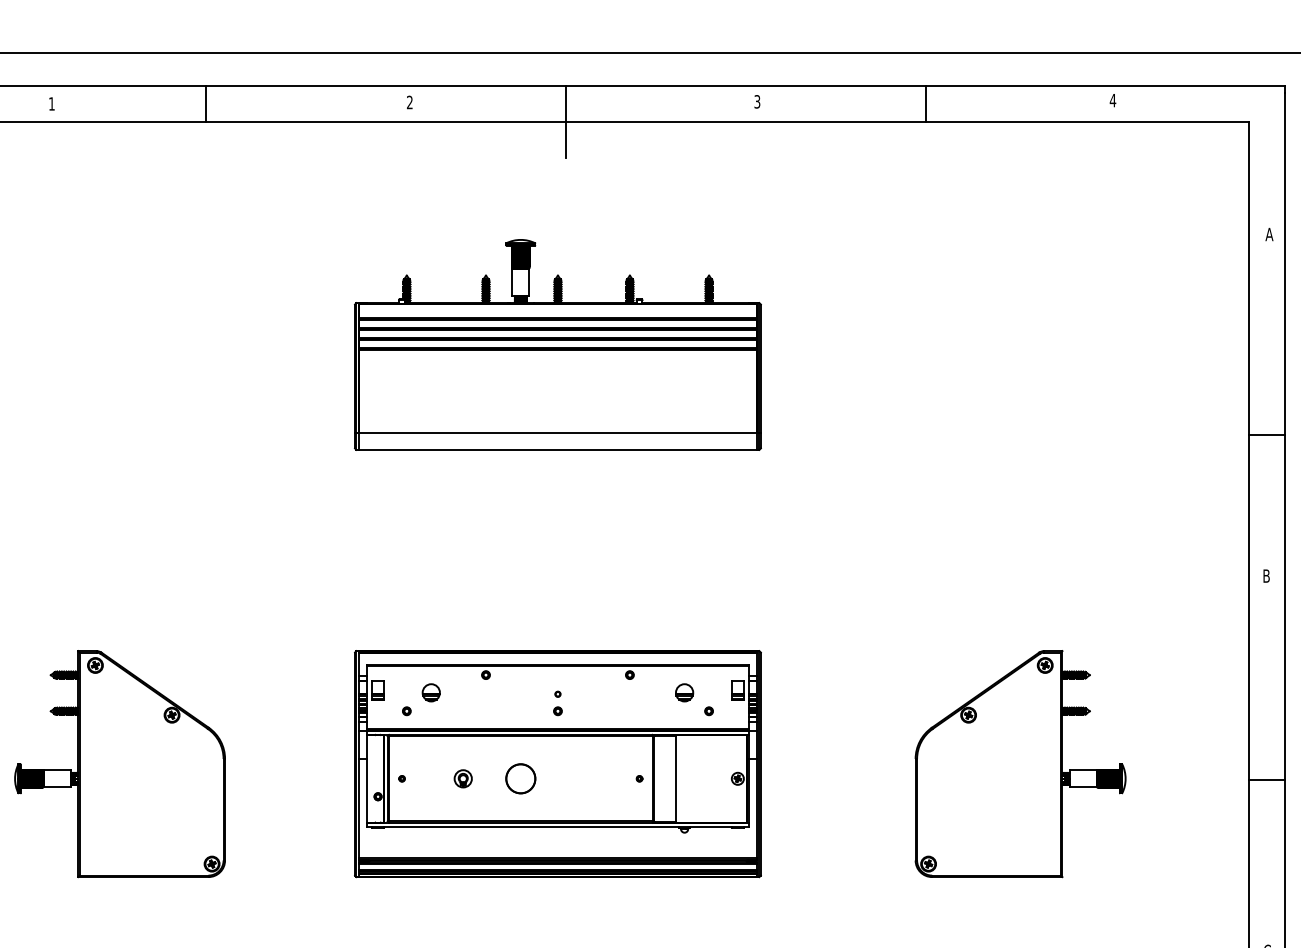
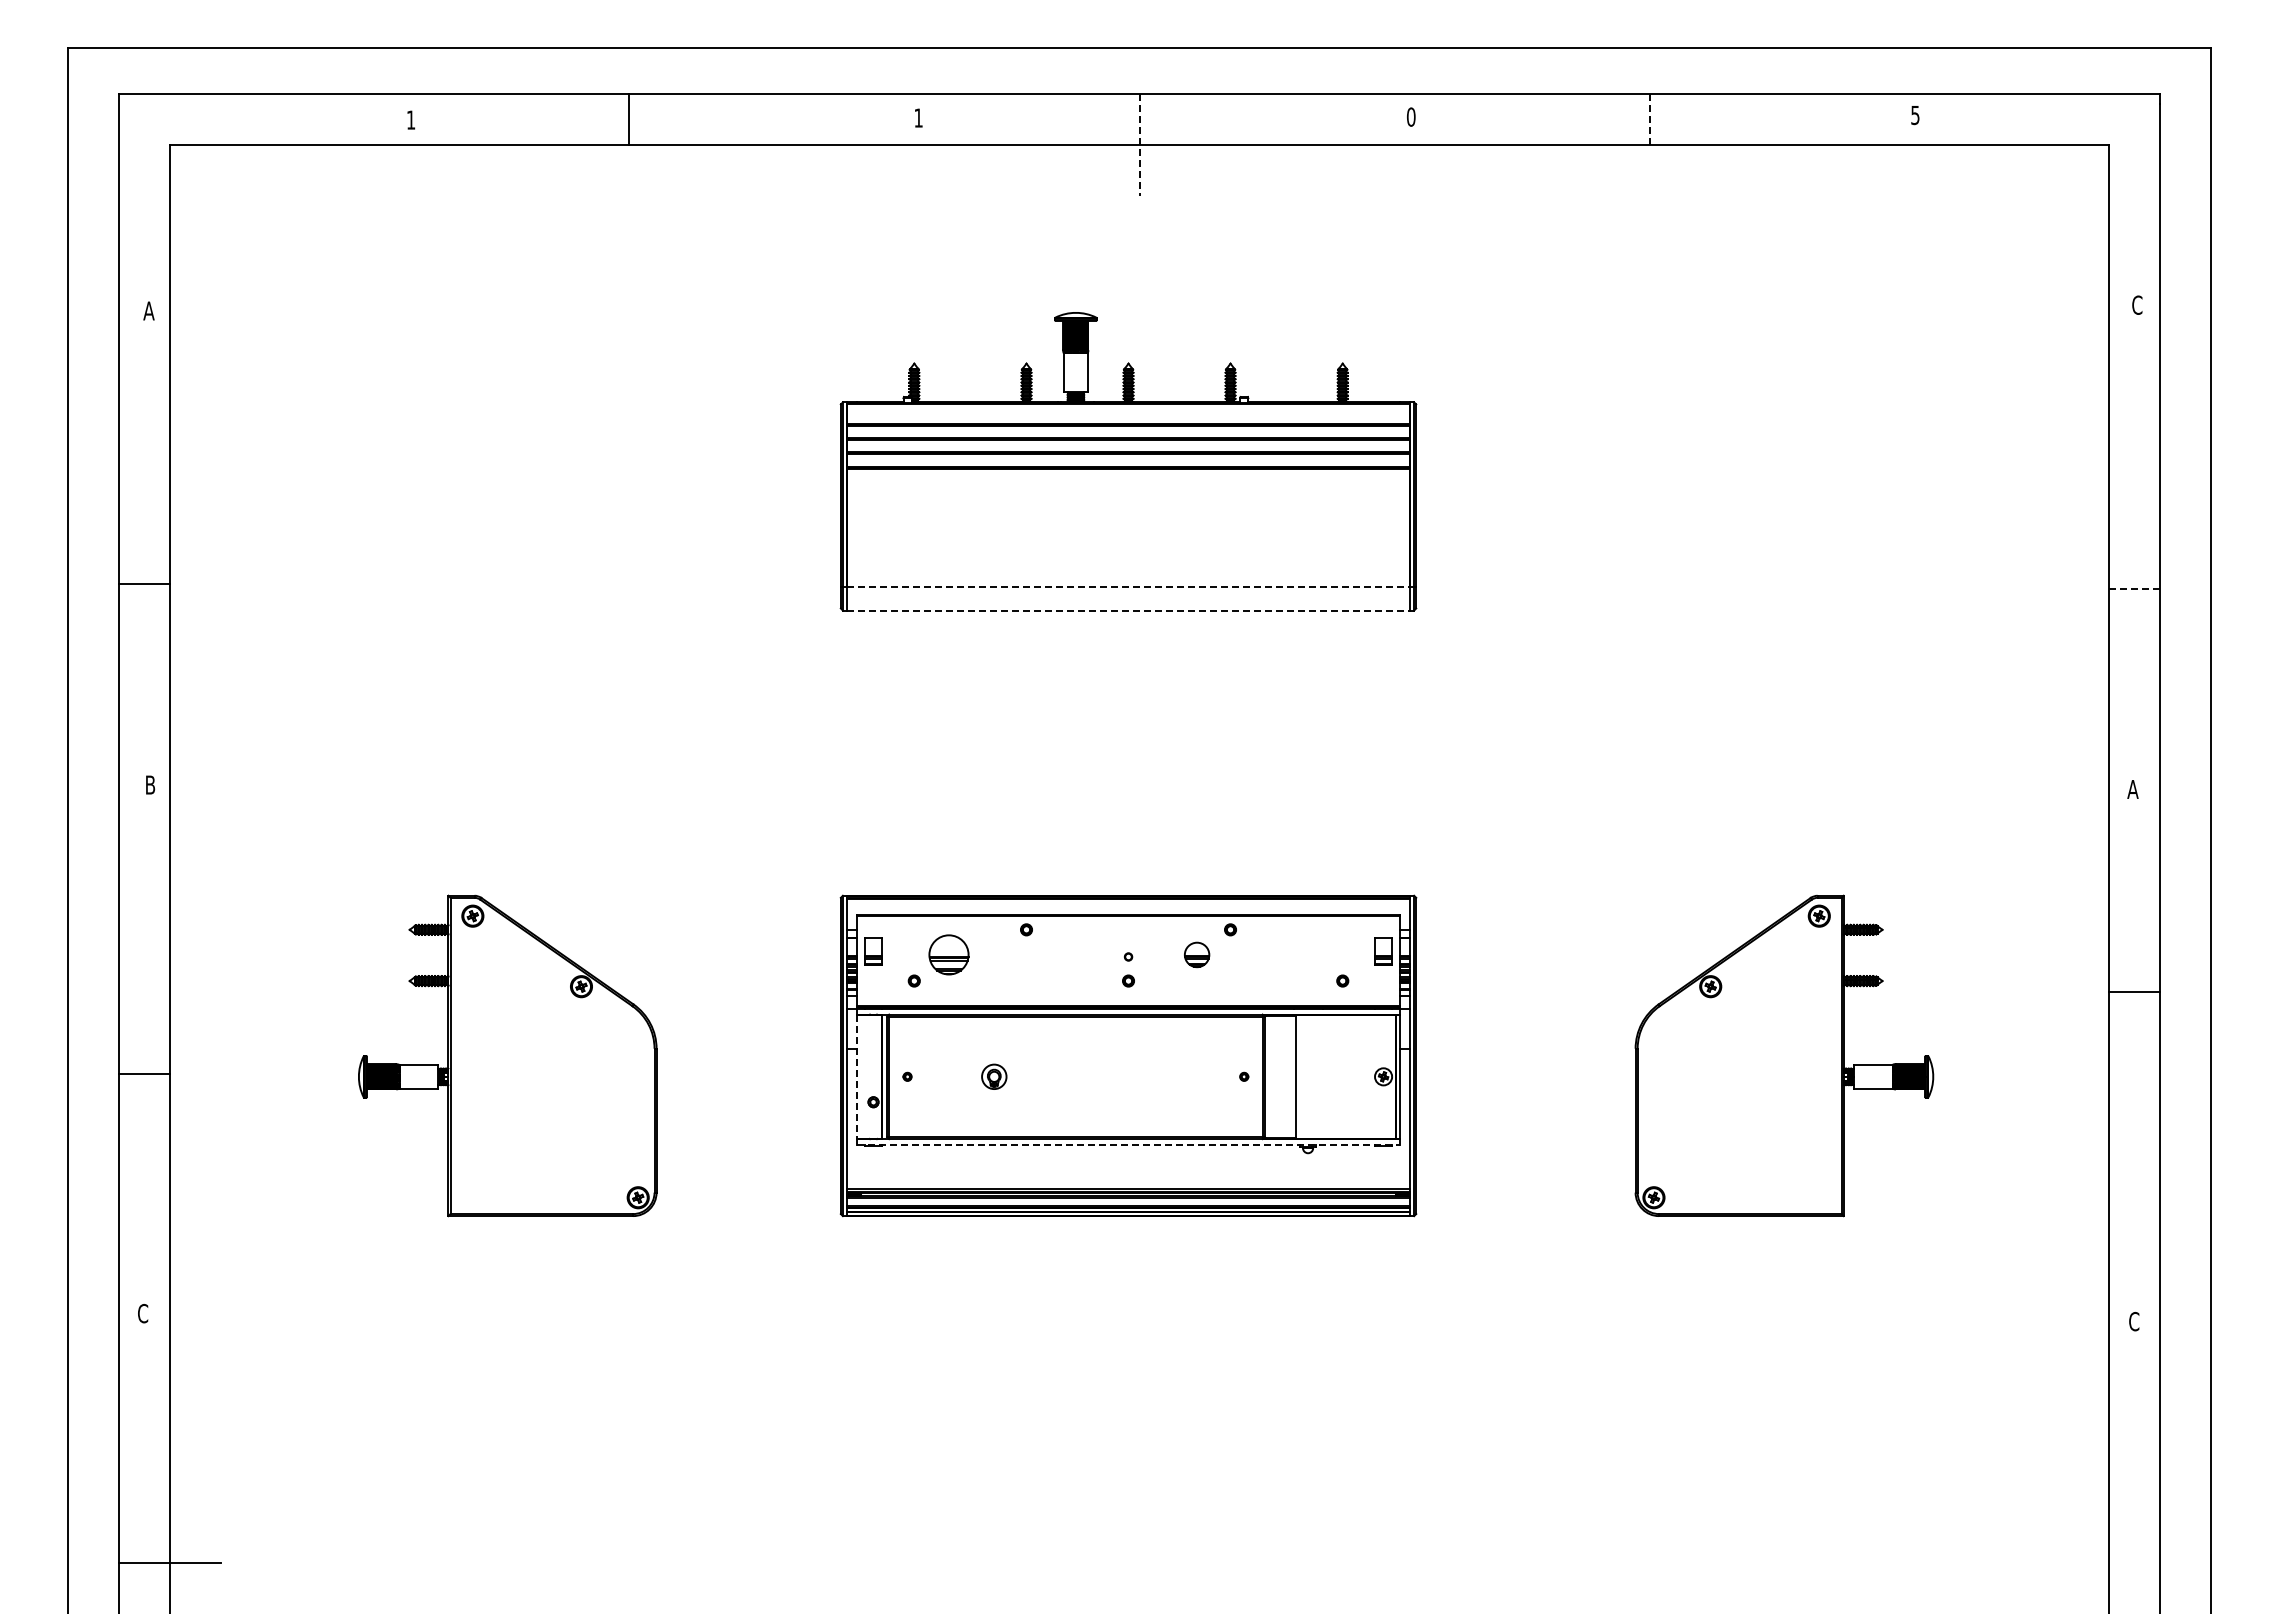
text: (1112, 100) -> (1914, 115), 4 -> 5
text: (757, 101) -> (1411, 116), 3 -> 0
text: (409, 102) -> (918, 117), 2 -> 1
line: (925, 103) -> (1649, 119), solid -> dashed
line: (565, 121) -> (1139, 145), solid -> dashed
text: (1268, 234) -> (2136, 304), A -> C
line: (557, 433) -> (1128, 587), solid -> dashed
line: (1267, 434) -> (2134, 588), solid -> dashed
line: (557, 449) -> (1128, 610), solid -> dashed
text: (1266, 576) -> (2132, 789), B -> A
part: (430, 692) -> (948, 954), size x1.6
part: (684, 692) -> (1197, 954), moved
circle: (520, 778) -> (1075, 1076), removed
line: (366, 779) -> (857, 1077), solid -> dashed
line: (1266, 779) -> (2133, 992), moved
line: (558, 827) -> (1129, 1145), solid -> dashed

